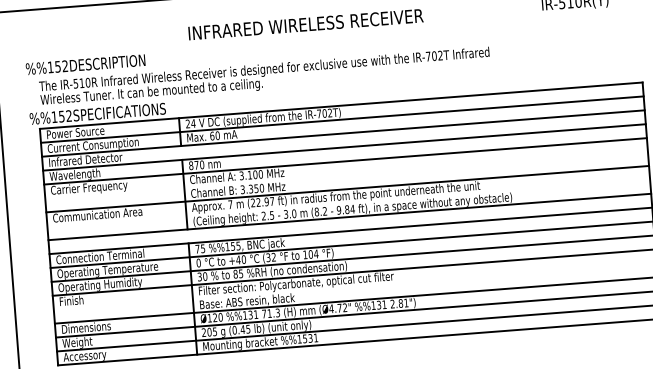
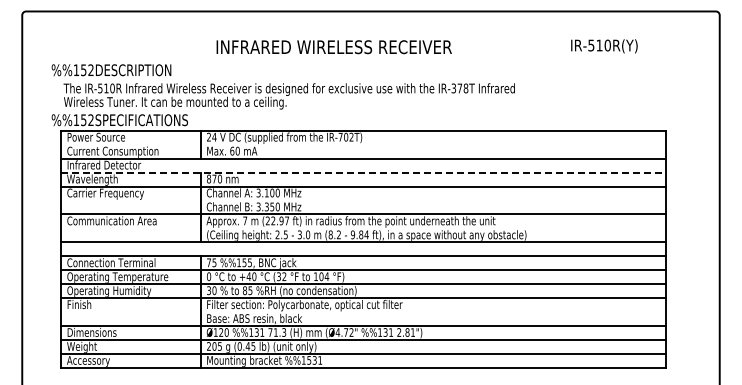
text: (434, 56) -> (459, 88), IR-702T -> IR-378T
line: (342, 119) -> (363, 144), removed
line: (344, 147) -> (363, 172), solid -> dashed

